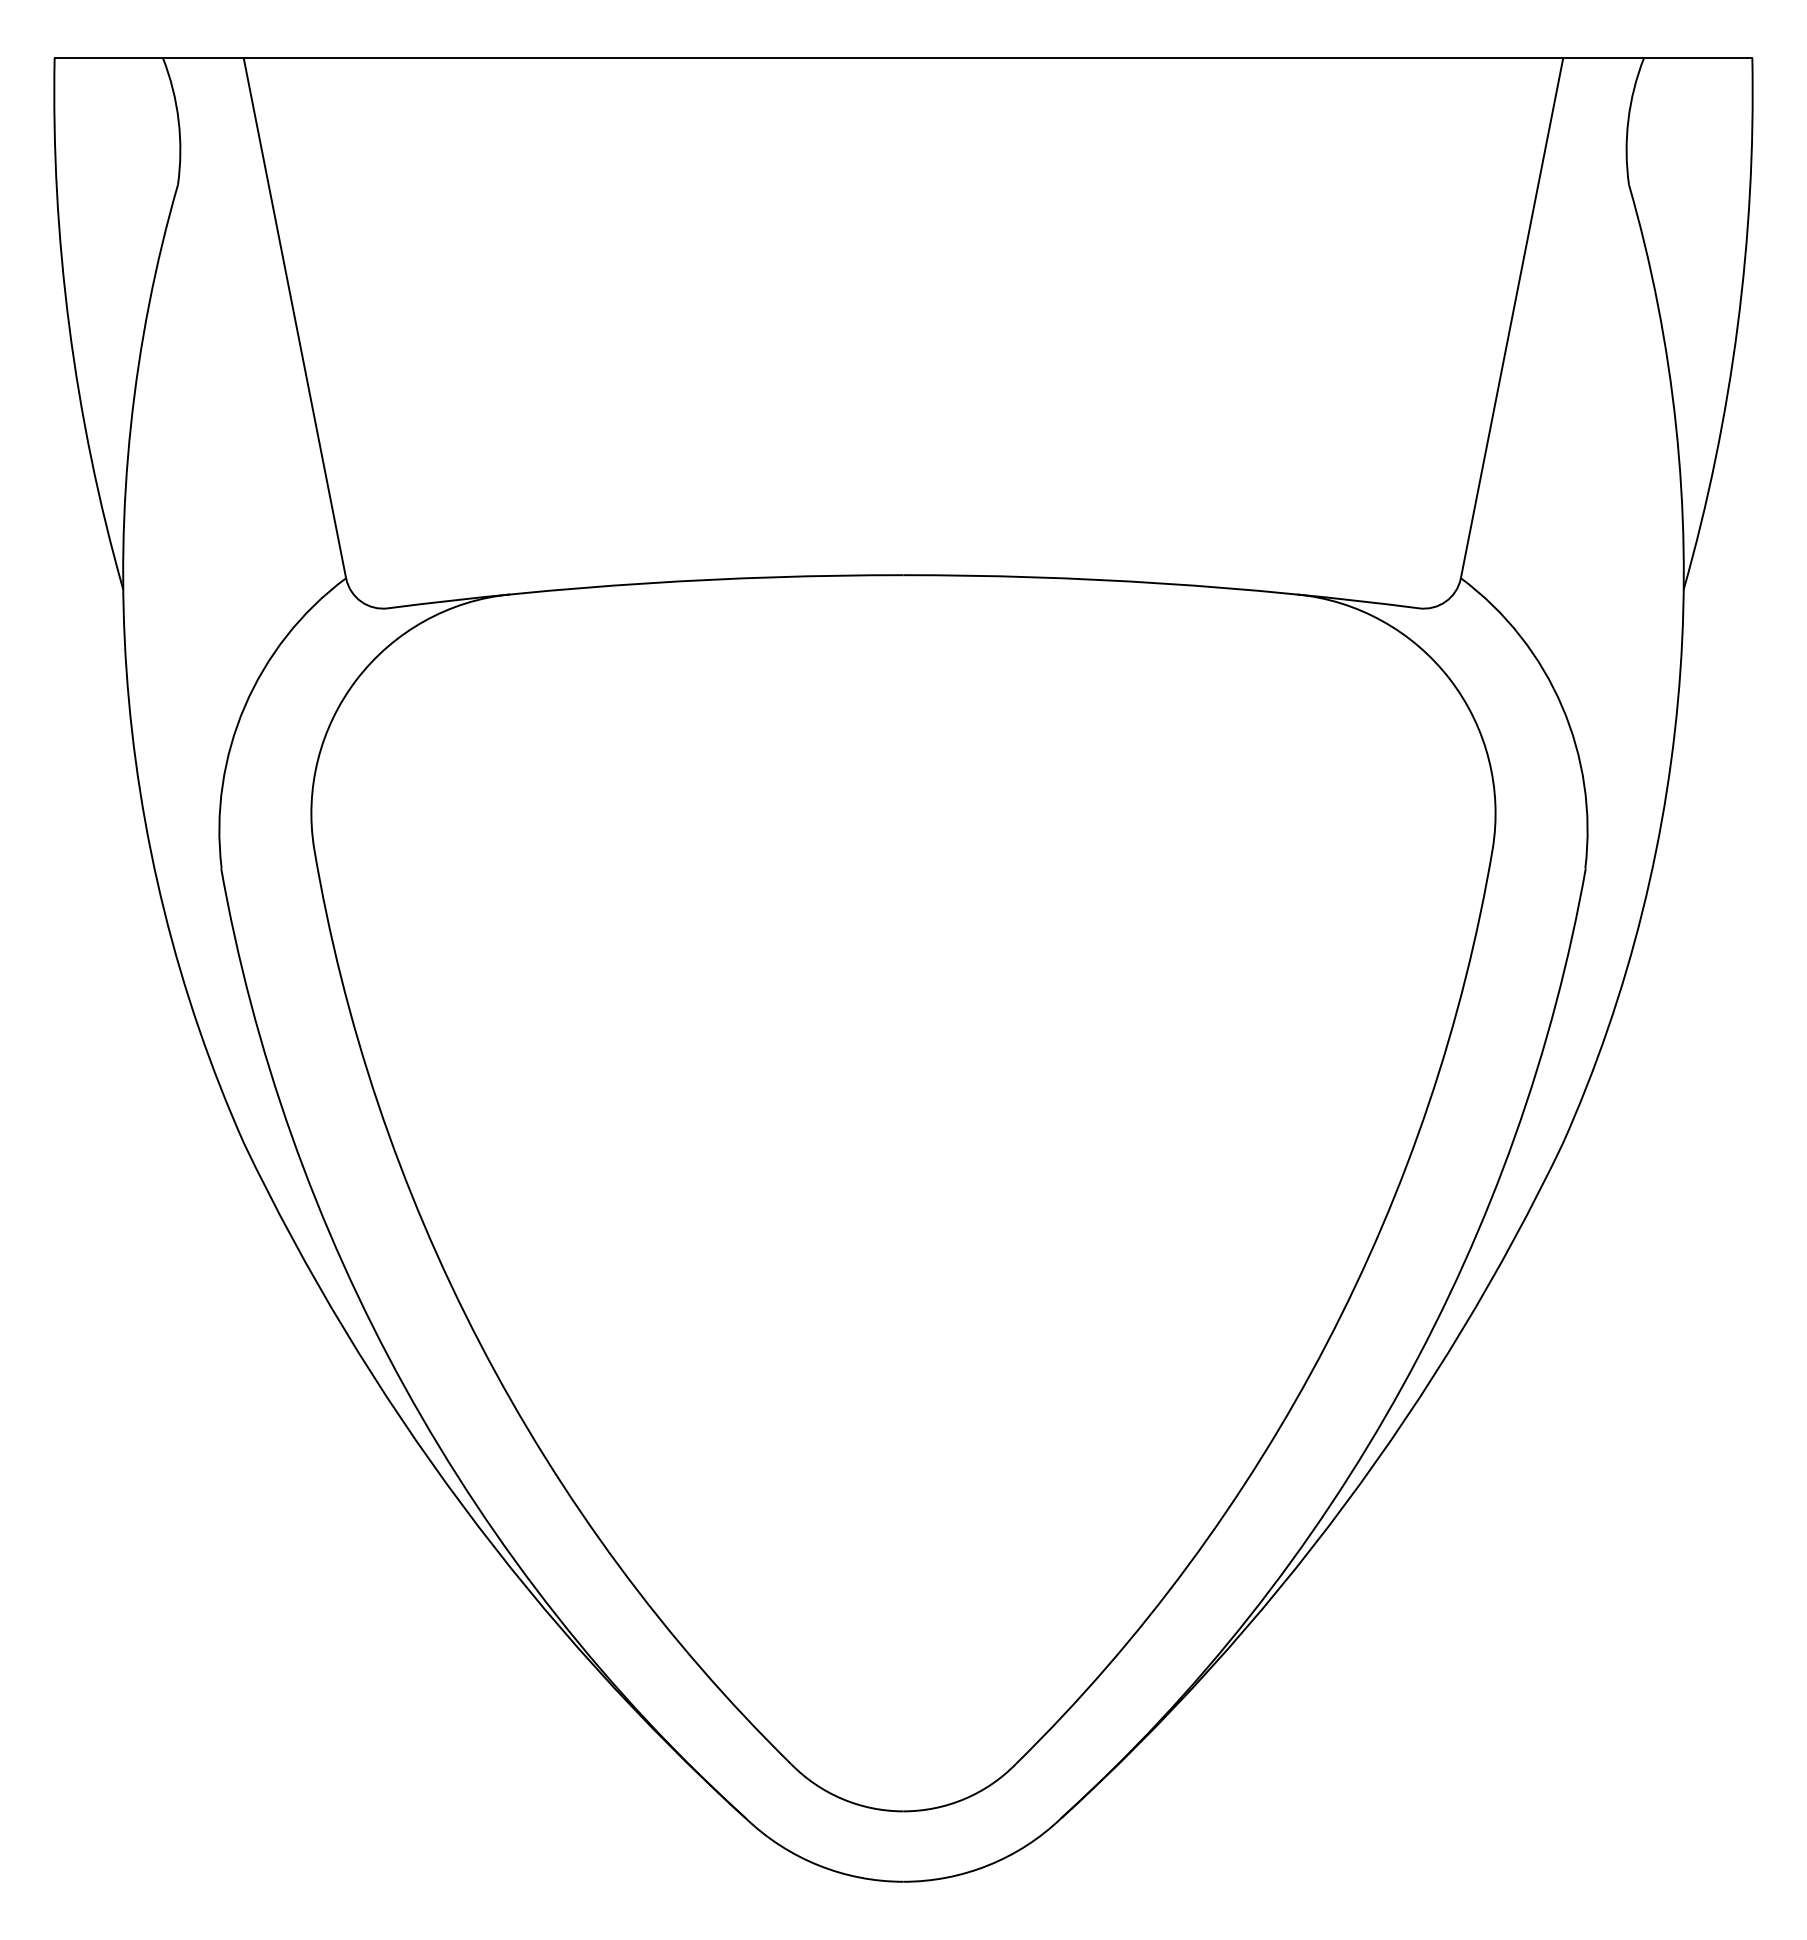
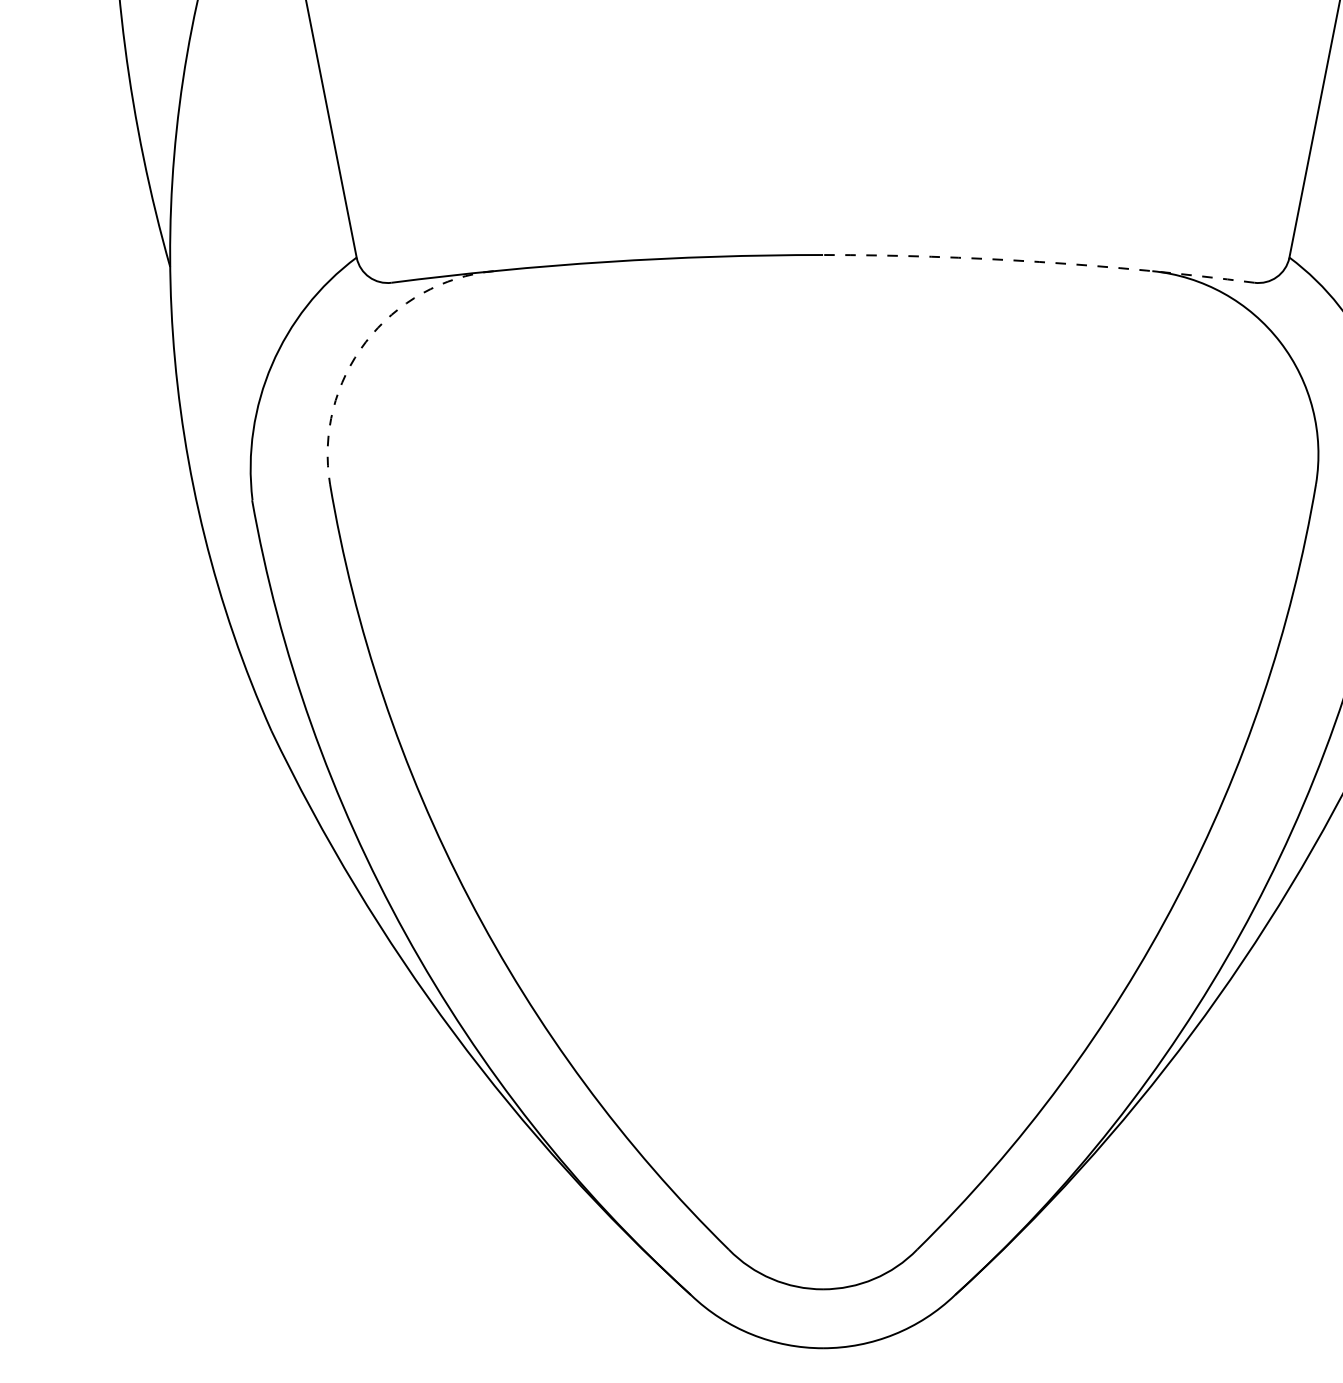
arc: (1161, 583) -> (1038, 261), solid -> dashed
arc: (357, 679) -> (366, 342), solid -> dashed

